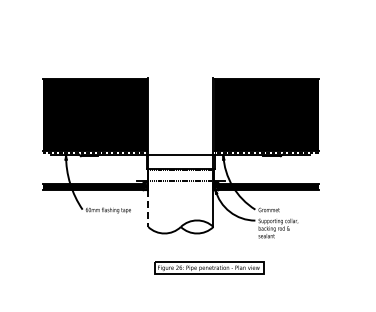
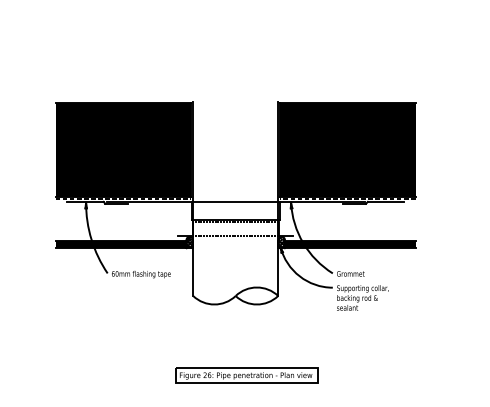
line: (148, 209) -> (193, 273), dashed -> solid
part: (209, 267) -> (246, 374), moved

